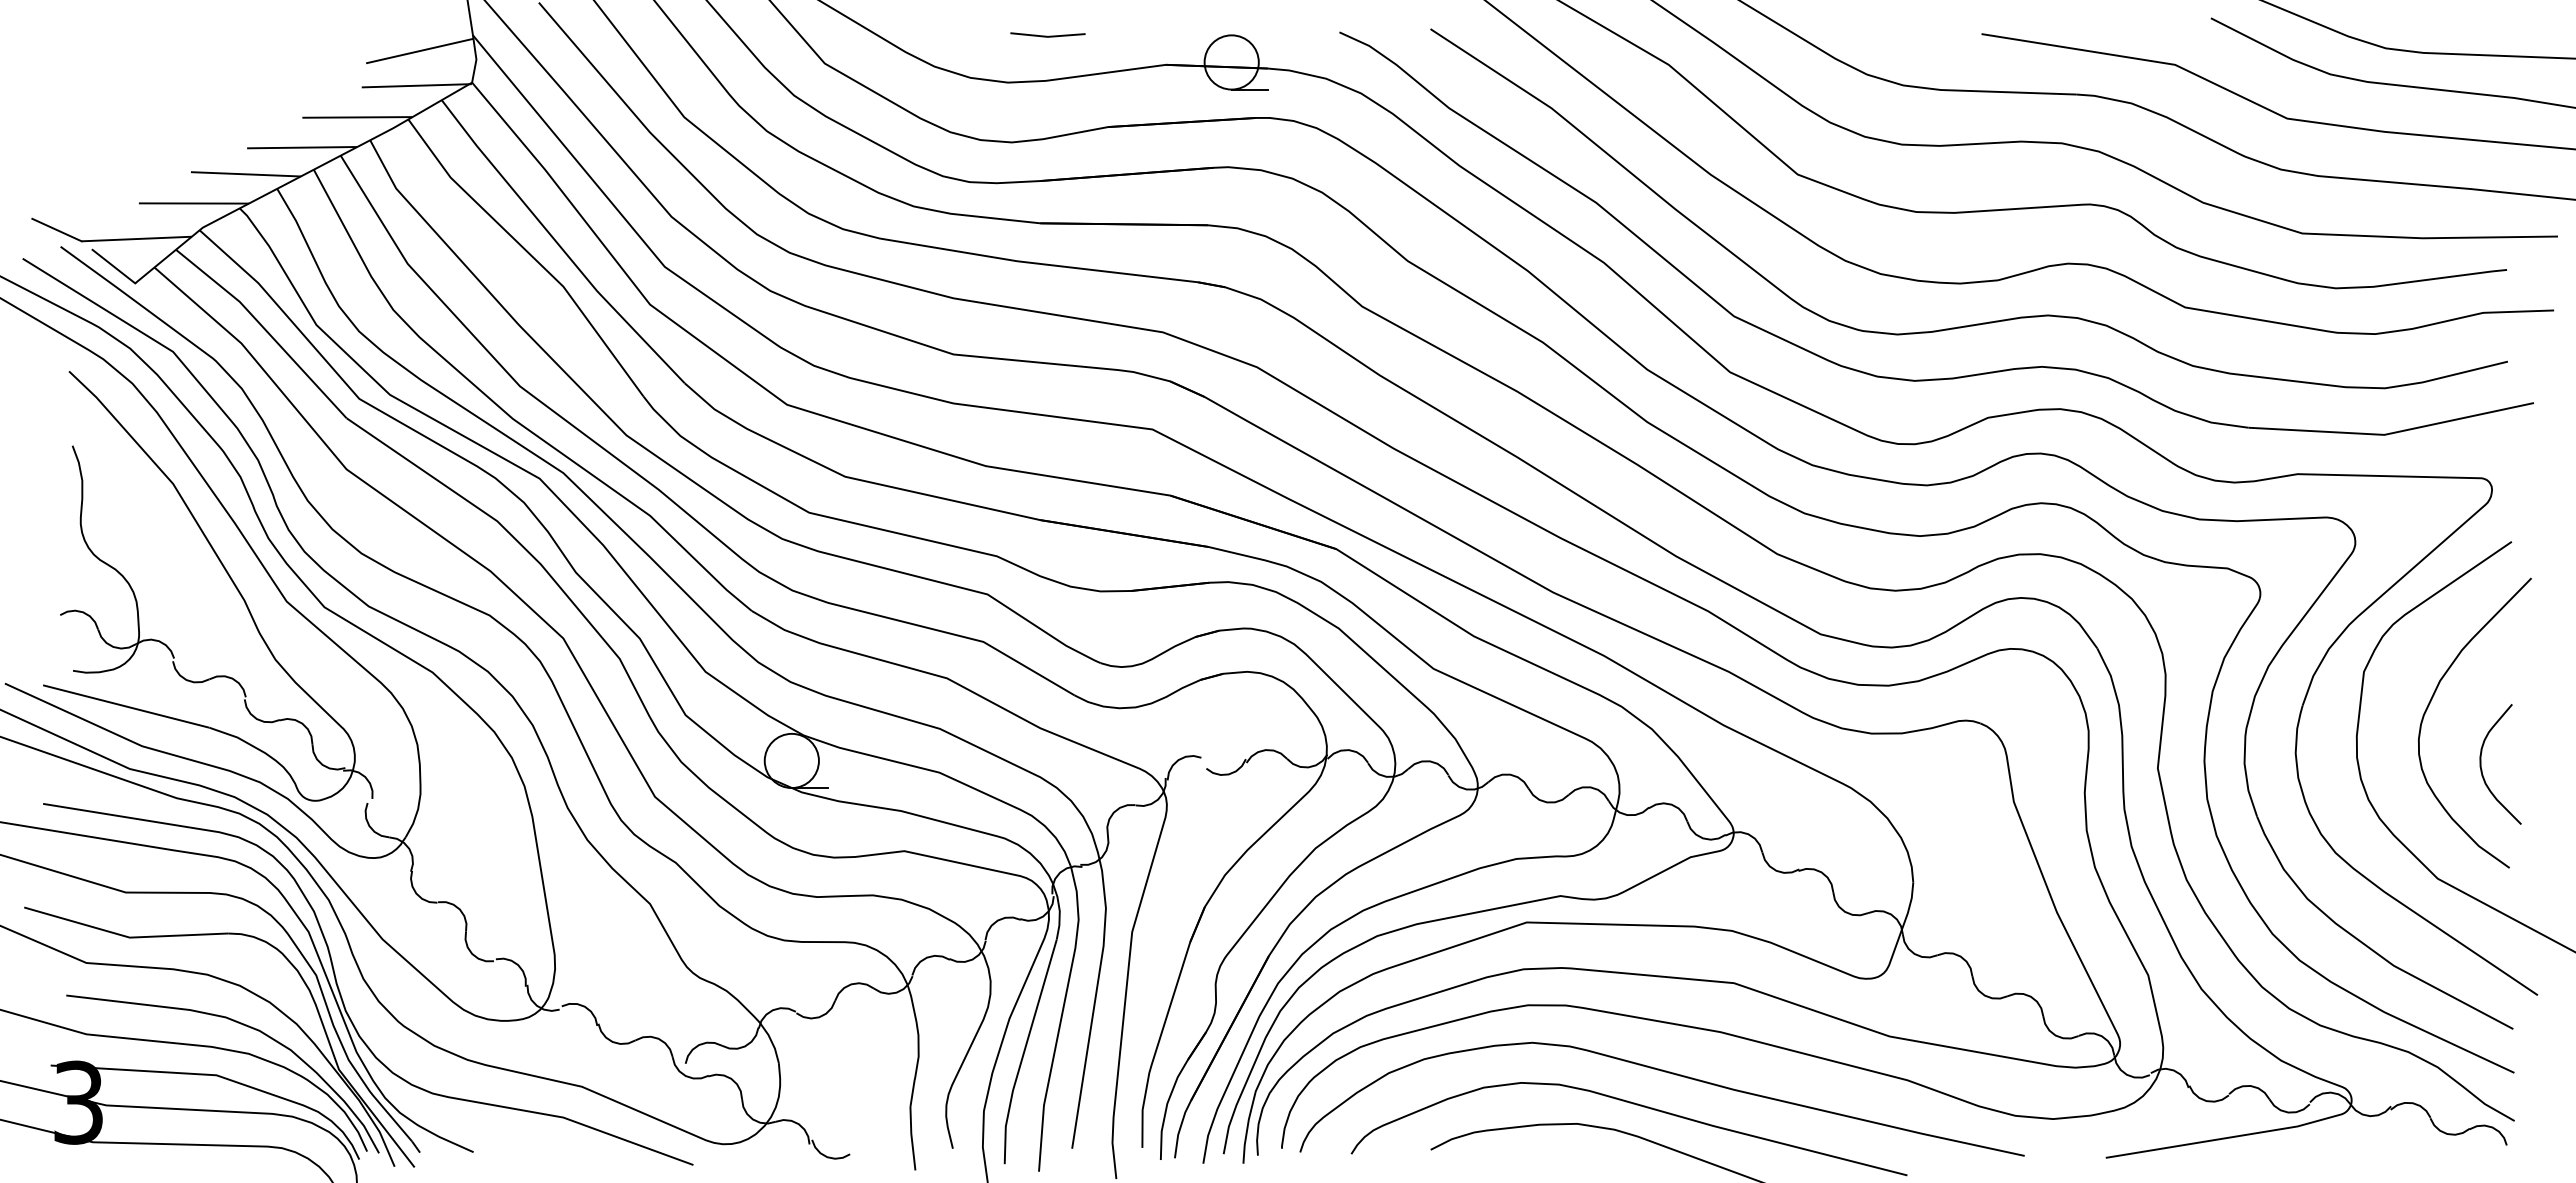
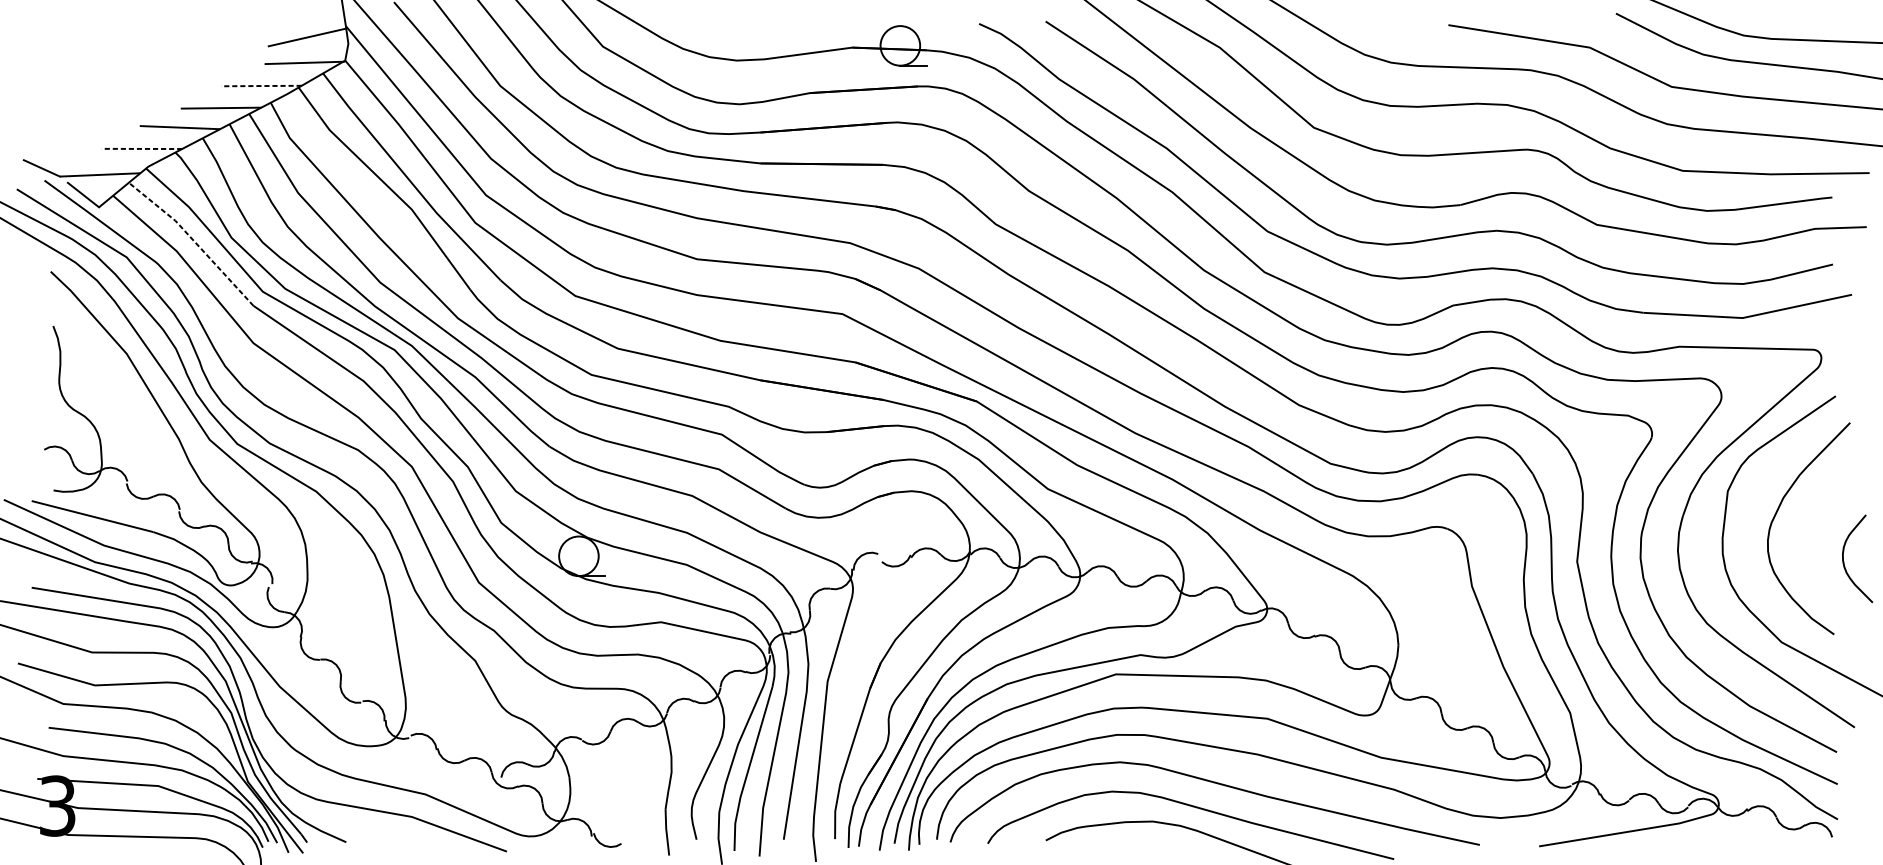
line: (1047, 35) -> (765, 26), removed
line: (356, 117) -> (260, 86), solid -> dashed
line: (193, 203) -> (141, 148), solid -> dashed
line: (264, 328) -> (193, 240), solid -> dashed
curve: (2482, 769) -> (1844, 562), moved

